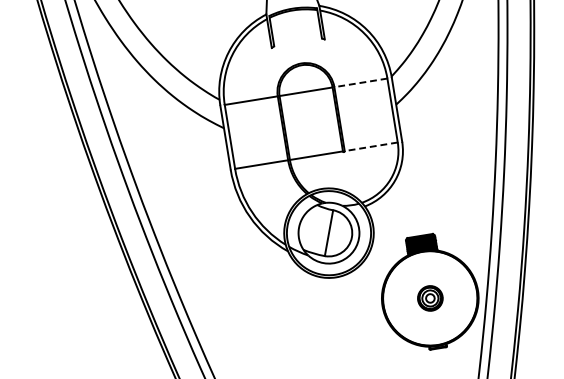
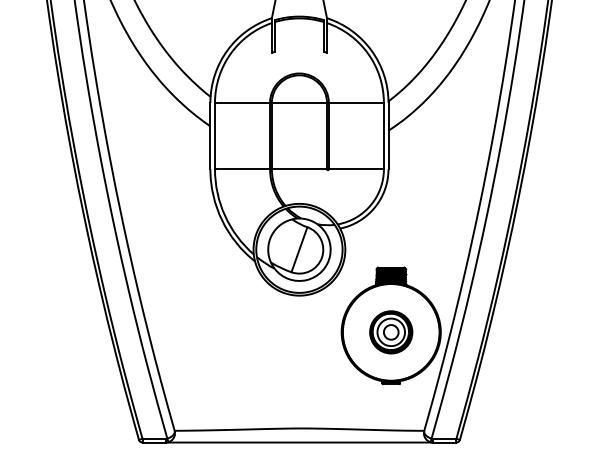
line: (360, 82) -> (356, 102), dashed -> solid
line: (371, 147) -> (356, 169), dashed -> solid
part: (430, 298) -> (391, 332), size x1.67

